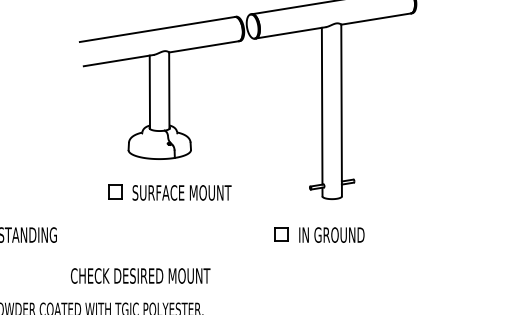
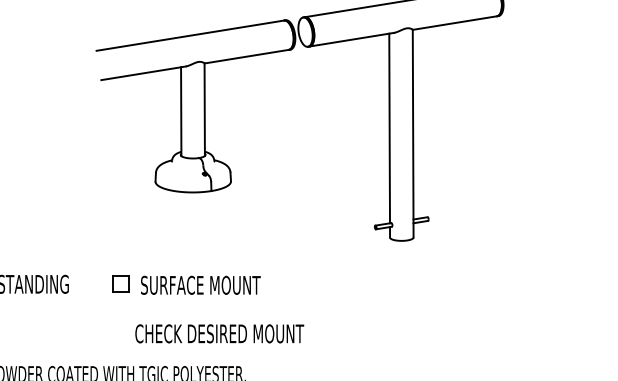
part: (169, 192) -> (185, 284), moved
part: (319, 234) -> (386, 283), removed
text: (140, 275) -> (219, 333), moved

